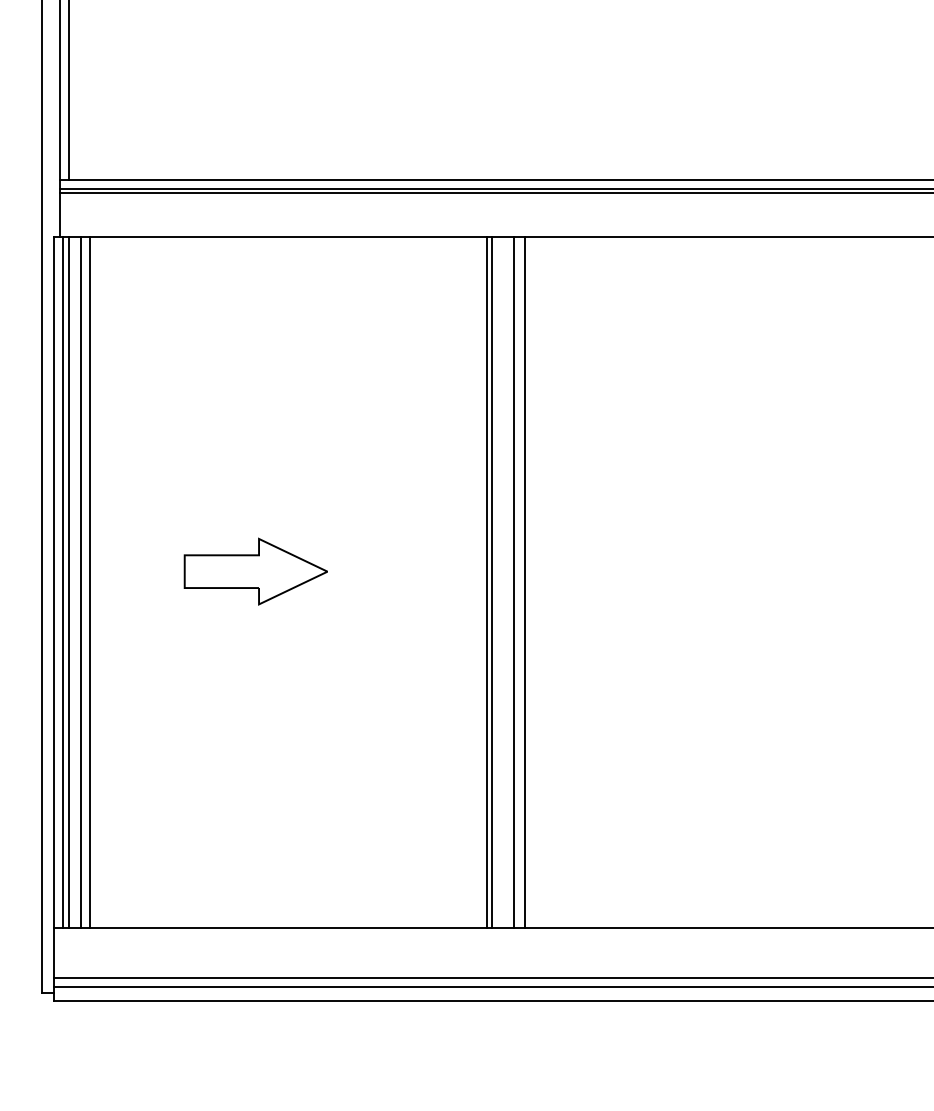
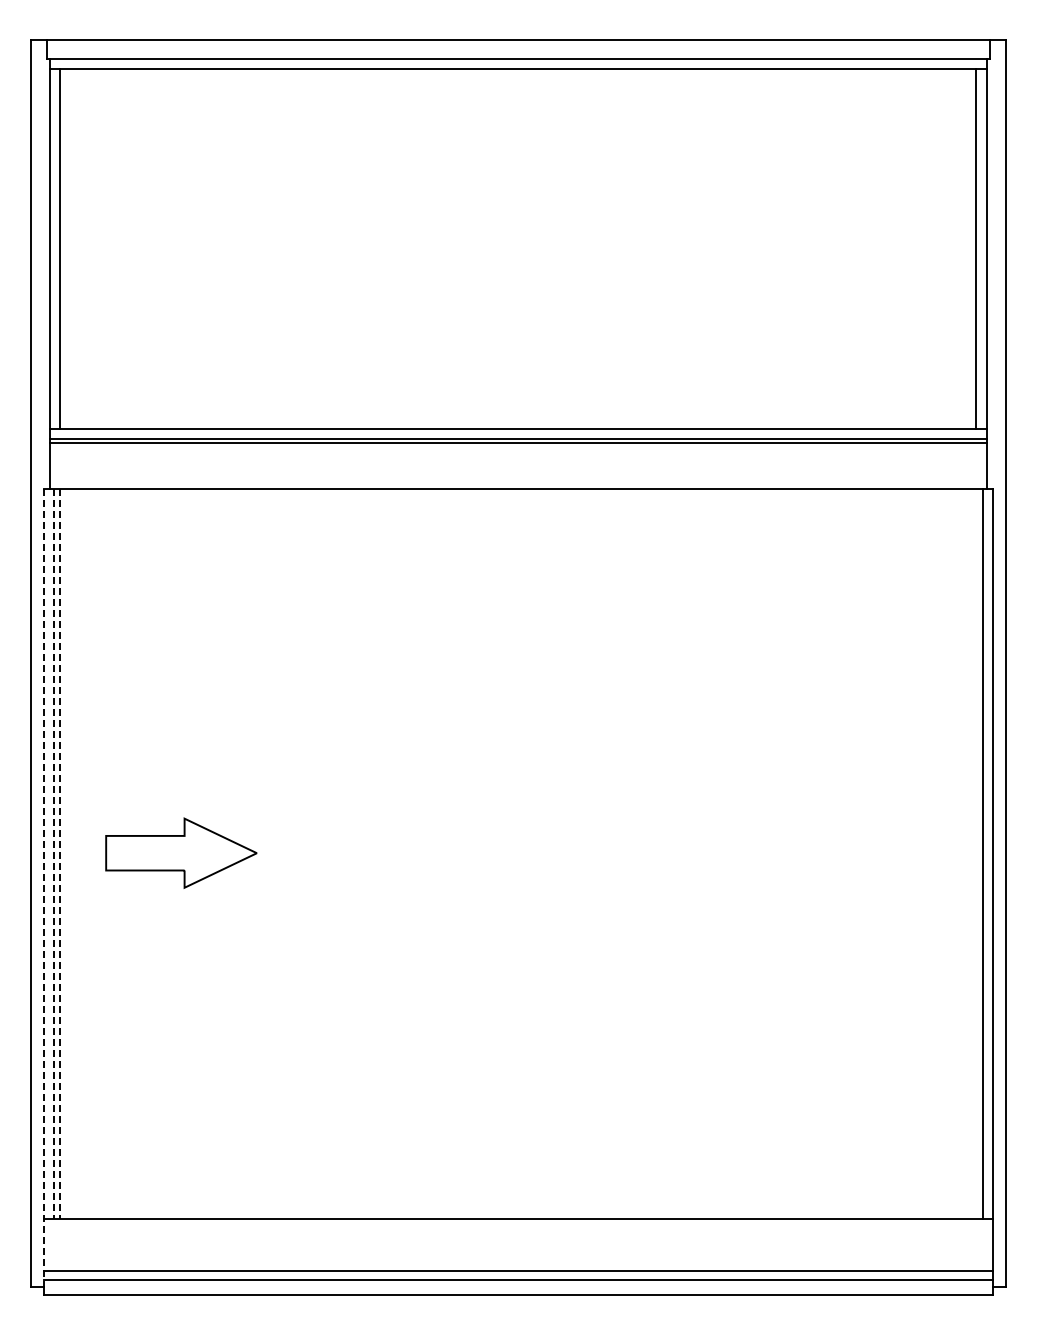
part: (256, 570) -> (181, 852), moved
line: (80, 582) -> (72, 853), removed
line: (90, 582) -> (82, 853), removed
line: (486, 582) -> (500, 853), removed
line: (492, 582) -> (506, 853), removed
line: (514, 582) -> (530, 853), removed
line: (525, 582) -> (541, 853), removed
line: (63, 583) -> (54, 854), solid -> dashed
line: (69, 583) -> (60, 854), solid -> dashed
line: (54, 615) -> (44, 888), solid -> dashed

